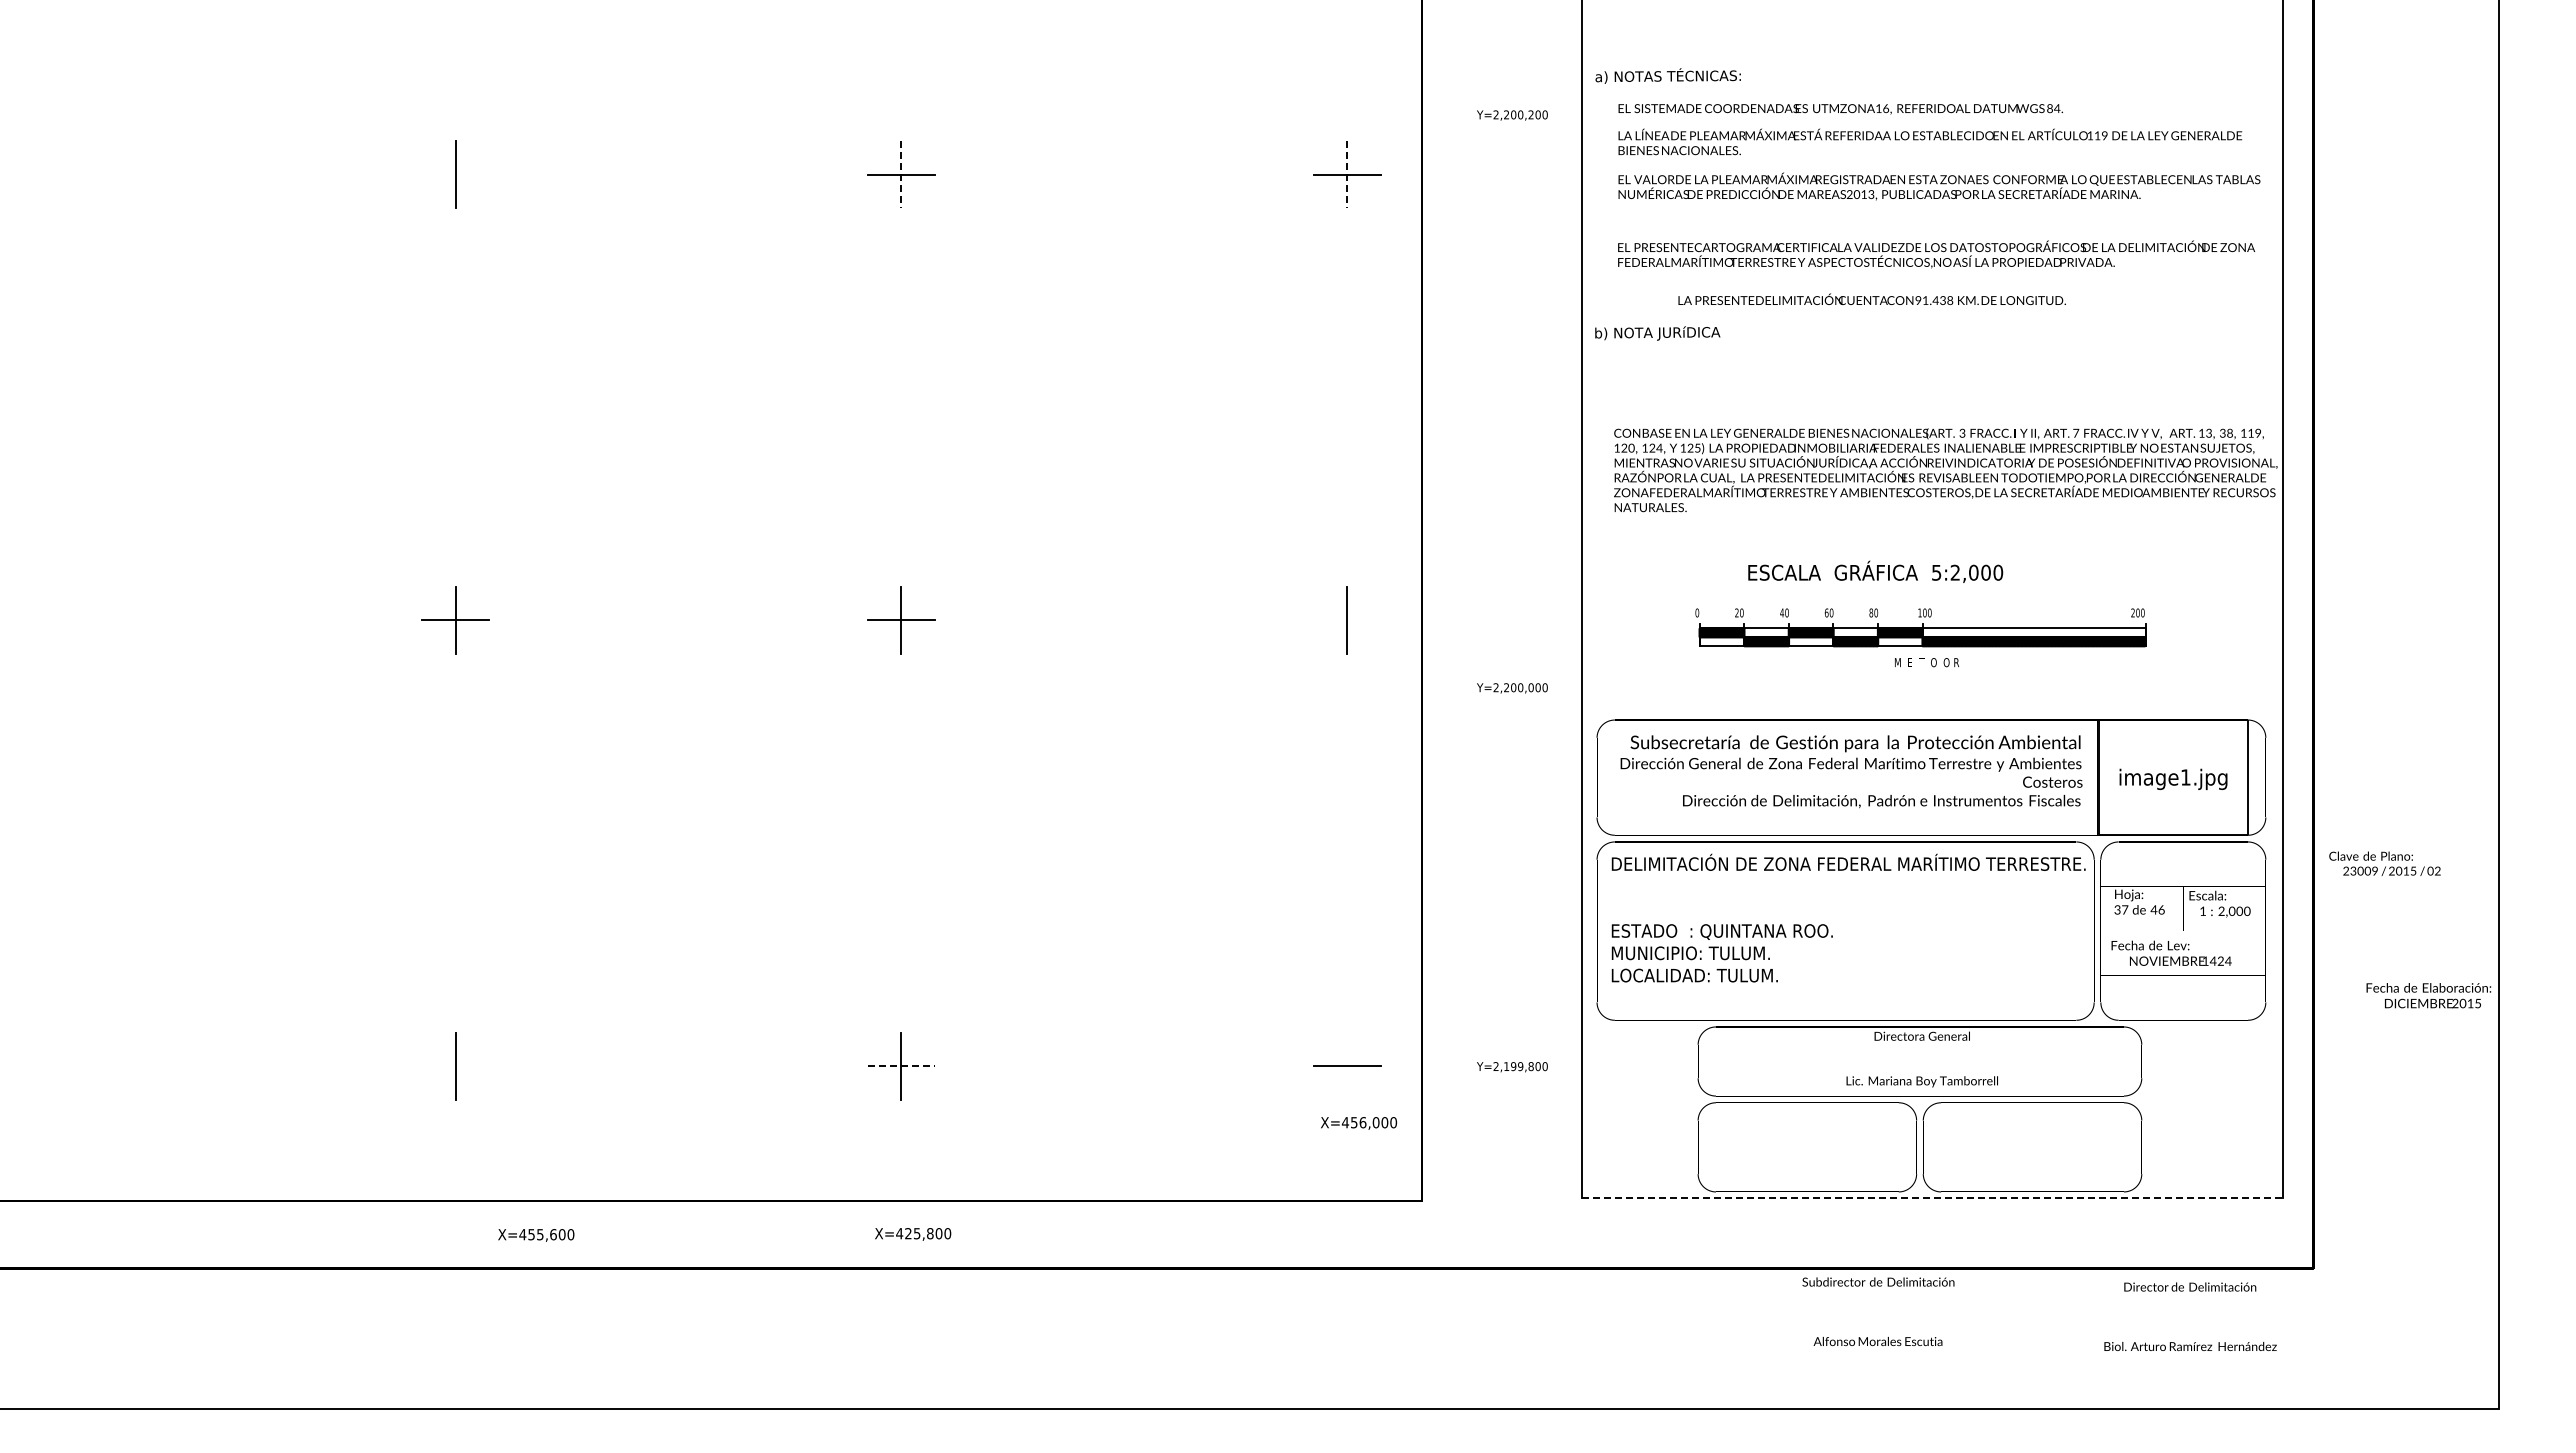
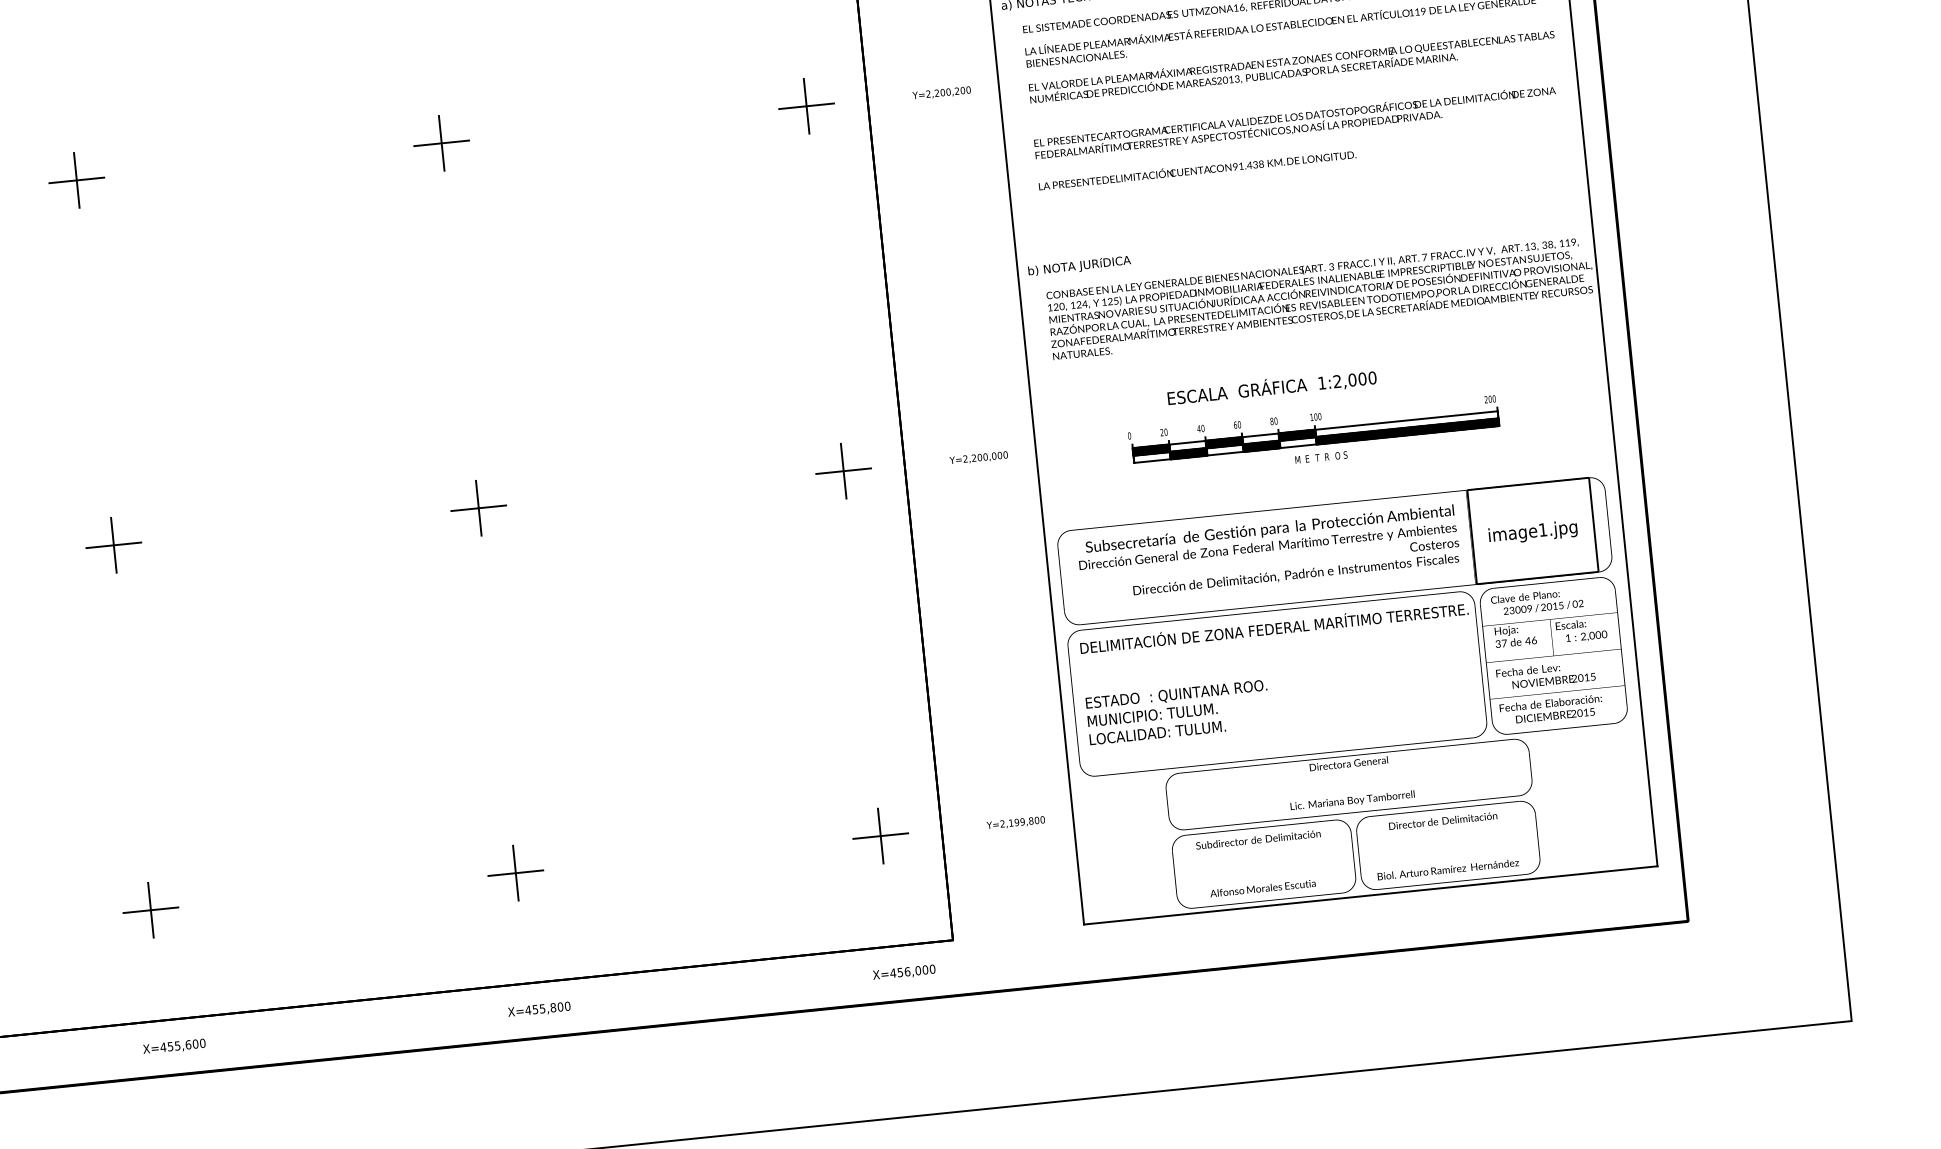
text: (1512, 115) -> (941, 93), moved
line: (455, 174) -> (76, 180), added
line: (901, 175) -> (441, 144), dashed -> solid
line: (1347, 175) -> (806, 106), dashed -> solid
text: (1871, 298) -> (1196, 169), moved
text: (1657, 333) -> (1079, 266), moved
text: (1936, 572) -> (1321, 382), 5:2,000 -> 1:2,000
line: (1346, 620) -> (843, 471), added
text: (1933, 662) -> (1326, 456), O -> R
text: (1956, 662) -> (1345, 454), R -> S
text: (1512, 688) -> (978, 458), moved
text: (2384, 863) -> (1536, 601), moved
text: (2216, 960) -> (1583, 677), 1424 -> 2015
text: (2428, 995) -> (1551, 709), moved
line: (1347, 1065) -> (880, 835), added
line: (455, 1066) -> (150, 910), added
line: (901, 1066) -> (515, 873), dashed -> solid
text: (1359, 1123) -> (904, 972), moved
line: (1933, 1198) -> (1371, 895), dashed -> solid
text: (908, 1233) -> (535, 1009), X=425,800 -> X=455,800
text: (536, 1235) -> (174, 1046), moved
text: (1878, 1311) -> (1260, 863), moved
text: (2190, 1316) -> (1445, 845), moved

